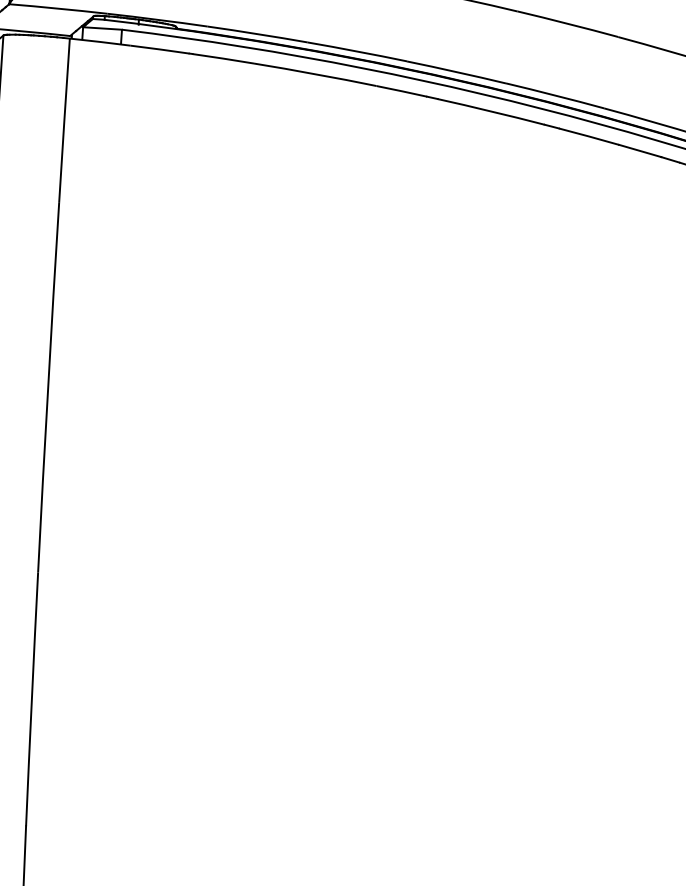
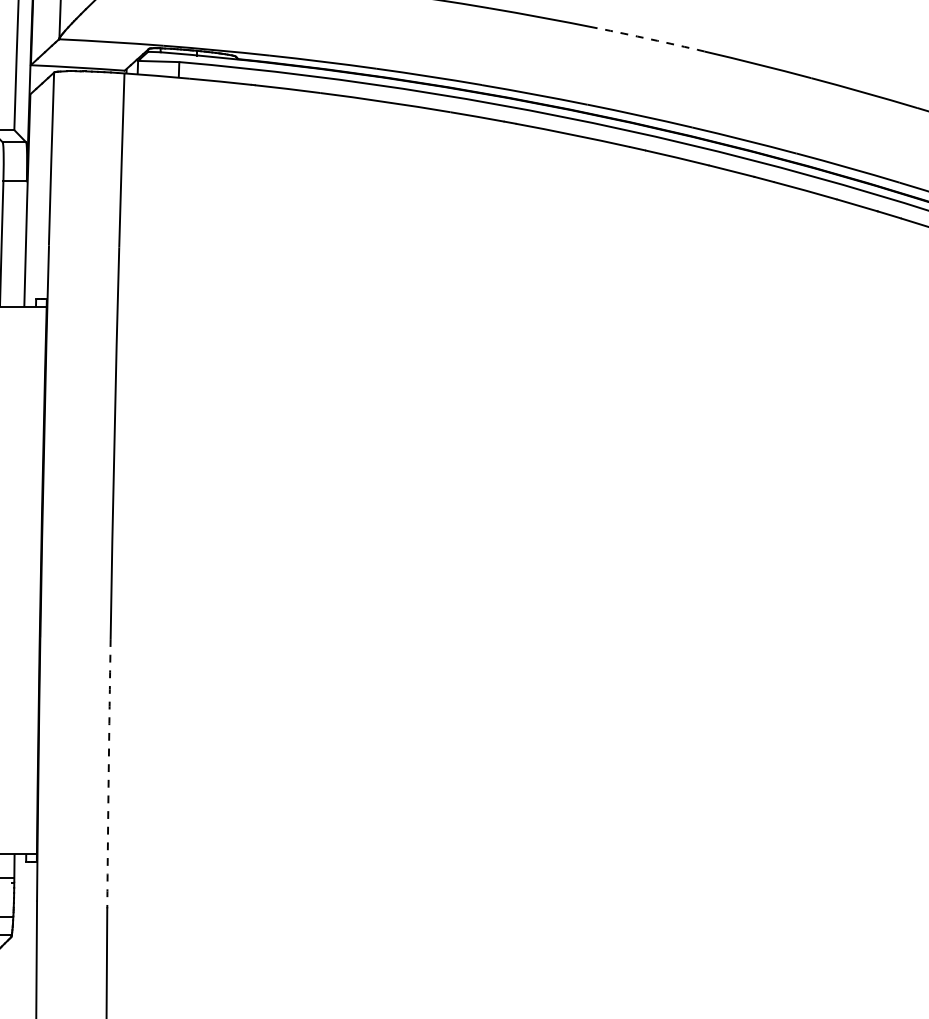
arc: (567, 23) -> (650, 39), solid -> dashed
arc: (31, 699) -> (108, 773), solid -> dashed

